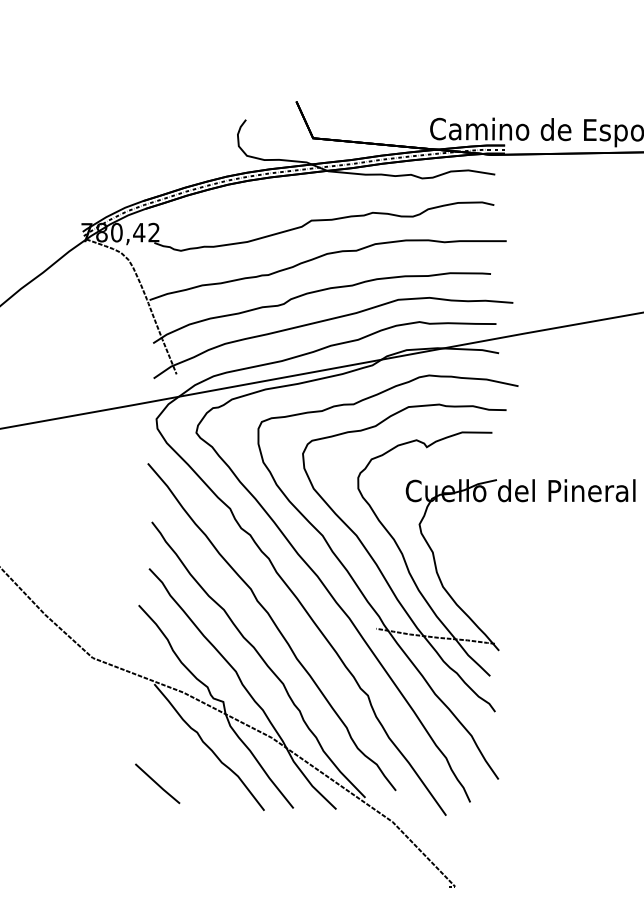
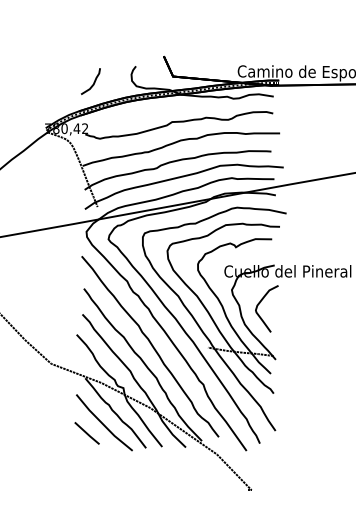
curve: (169, 149) -> (93, 82), added
curve: (471, 548) -> (260, 303), added
line: (187, 765) -> (103, 423), added

